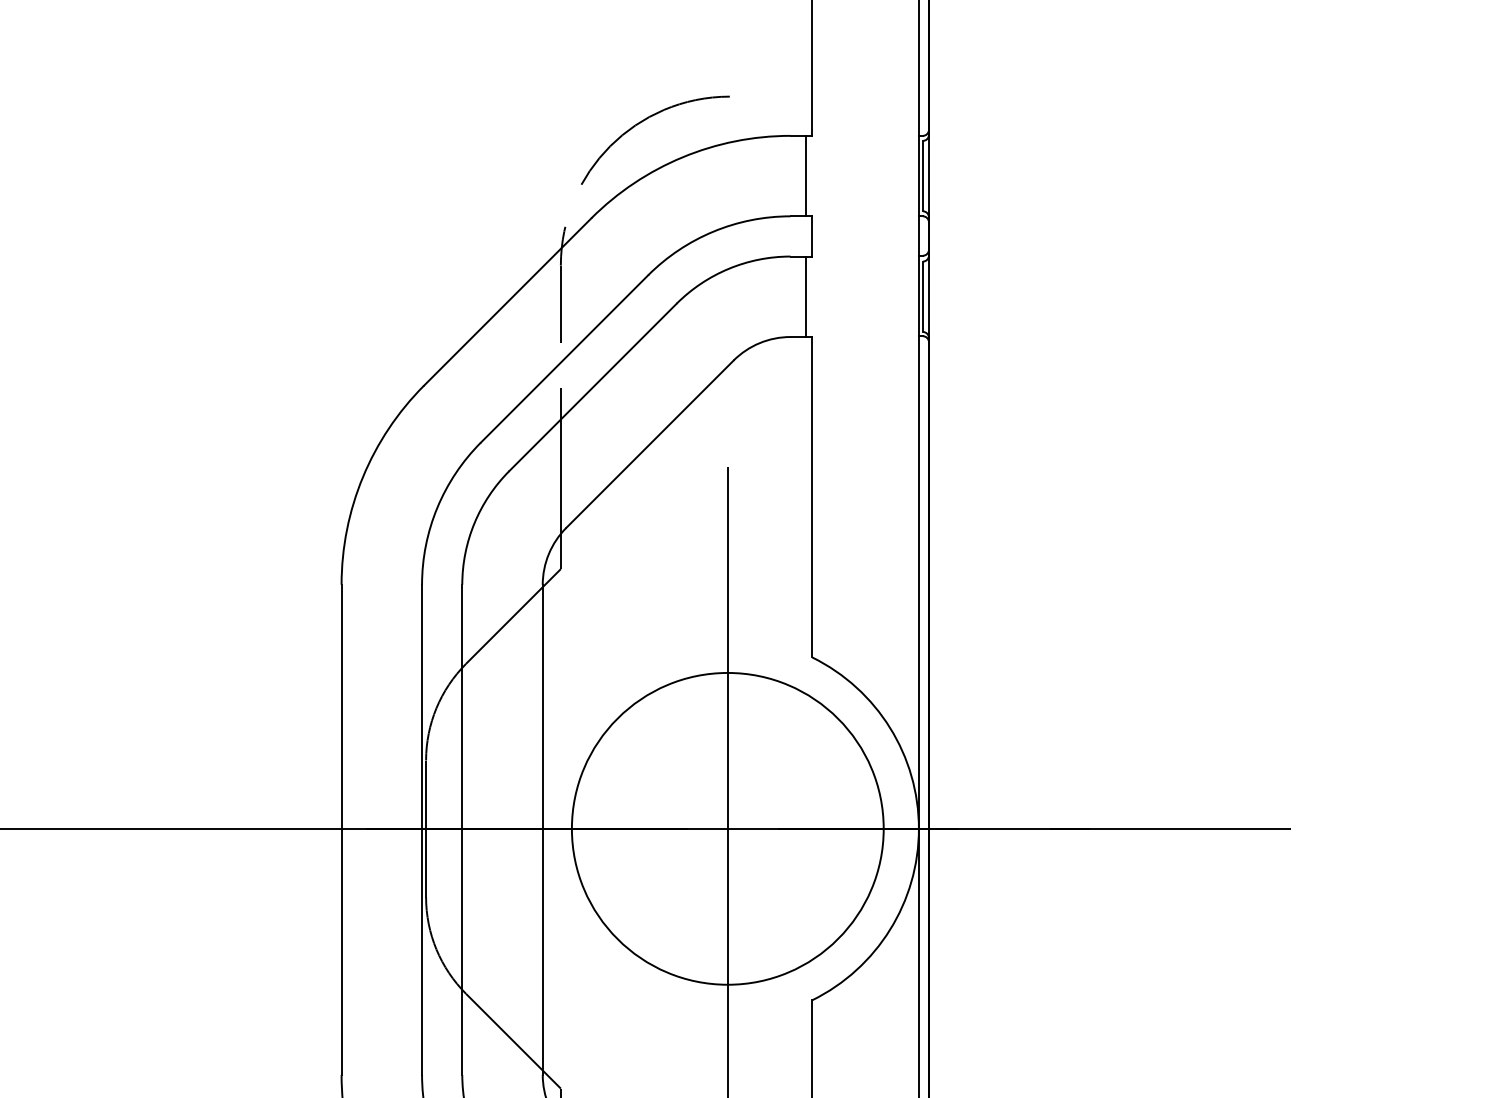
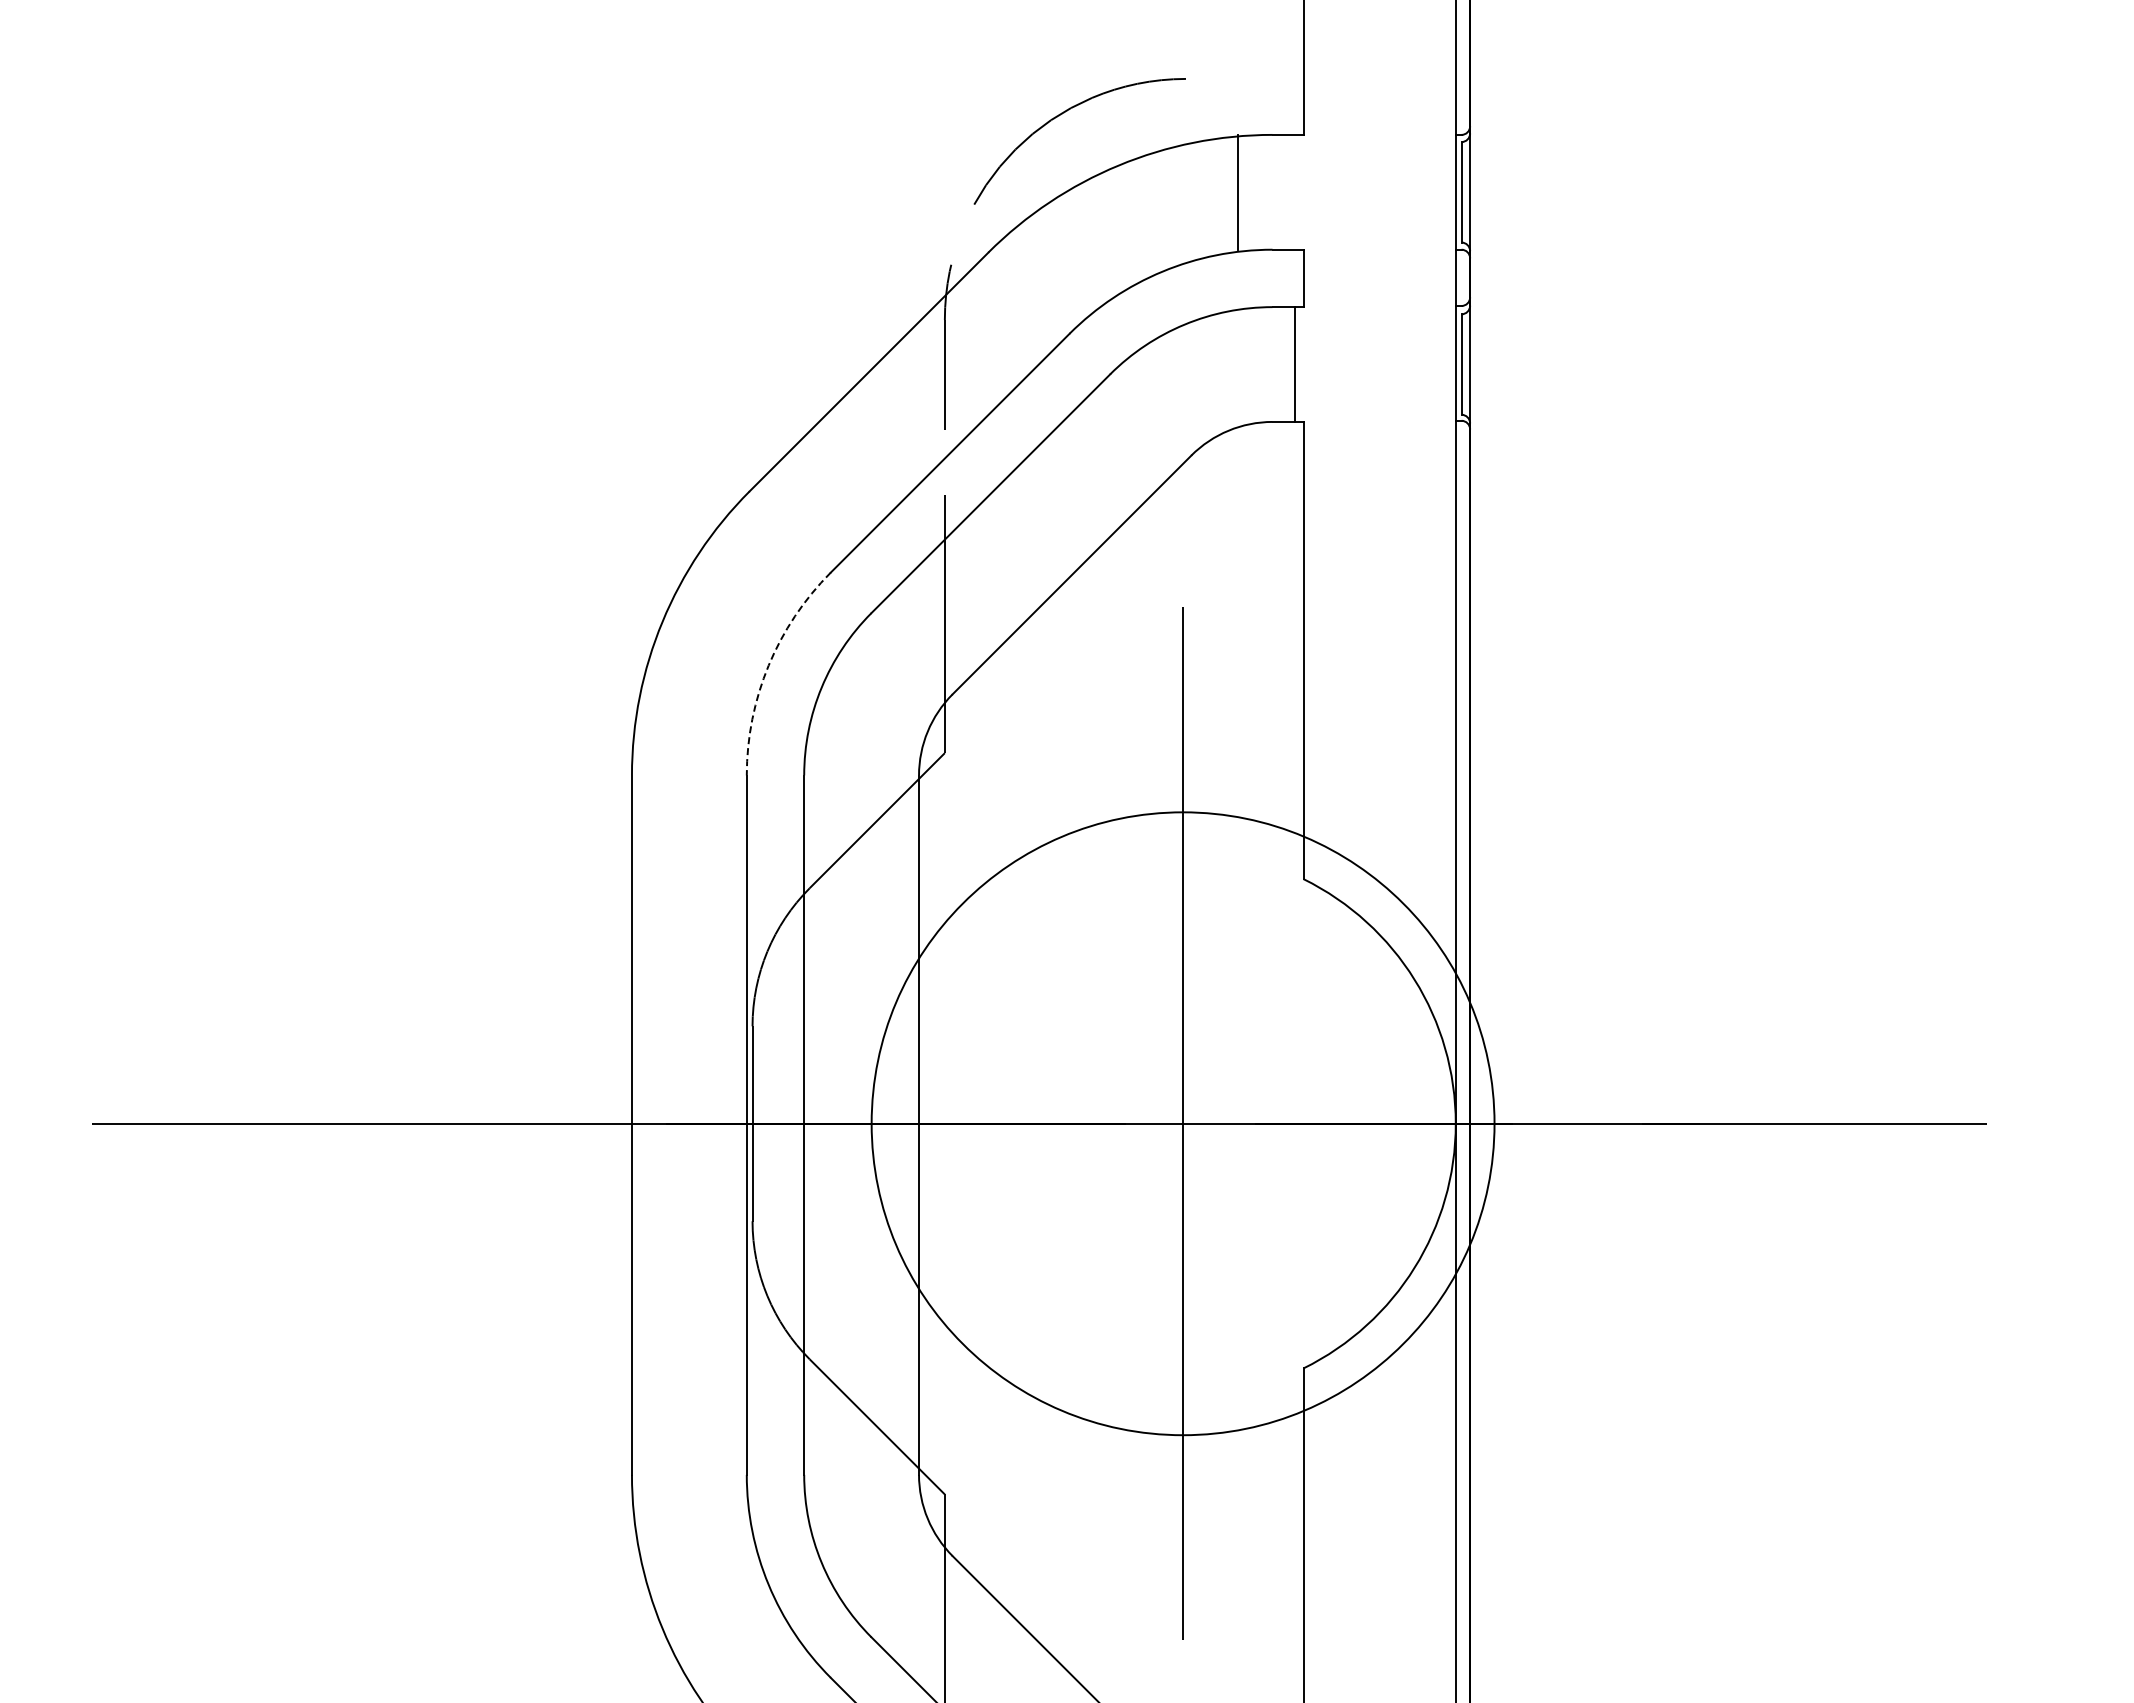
line: (805, 175) -> (1237, 191), moved
arc: (437, 507) -> (768, 665), solid -> dashed
circle: (727, 828) -> (1182, 1123), size x1.4

